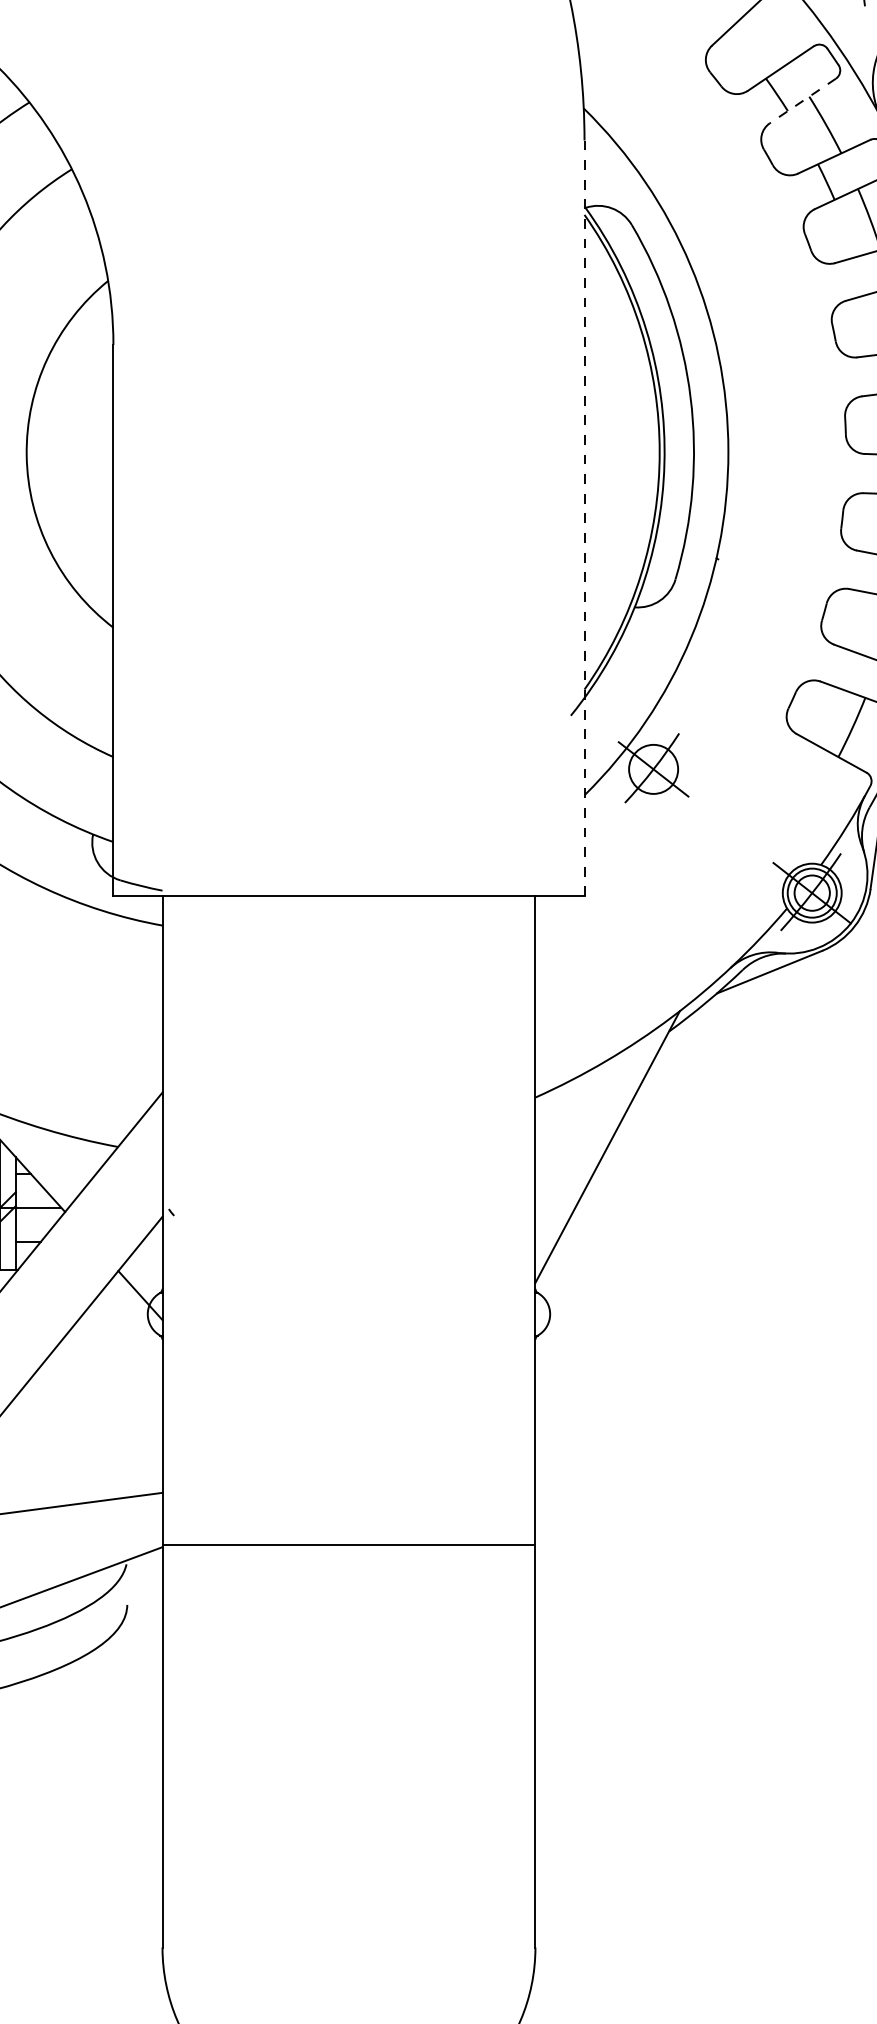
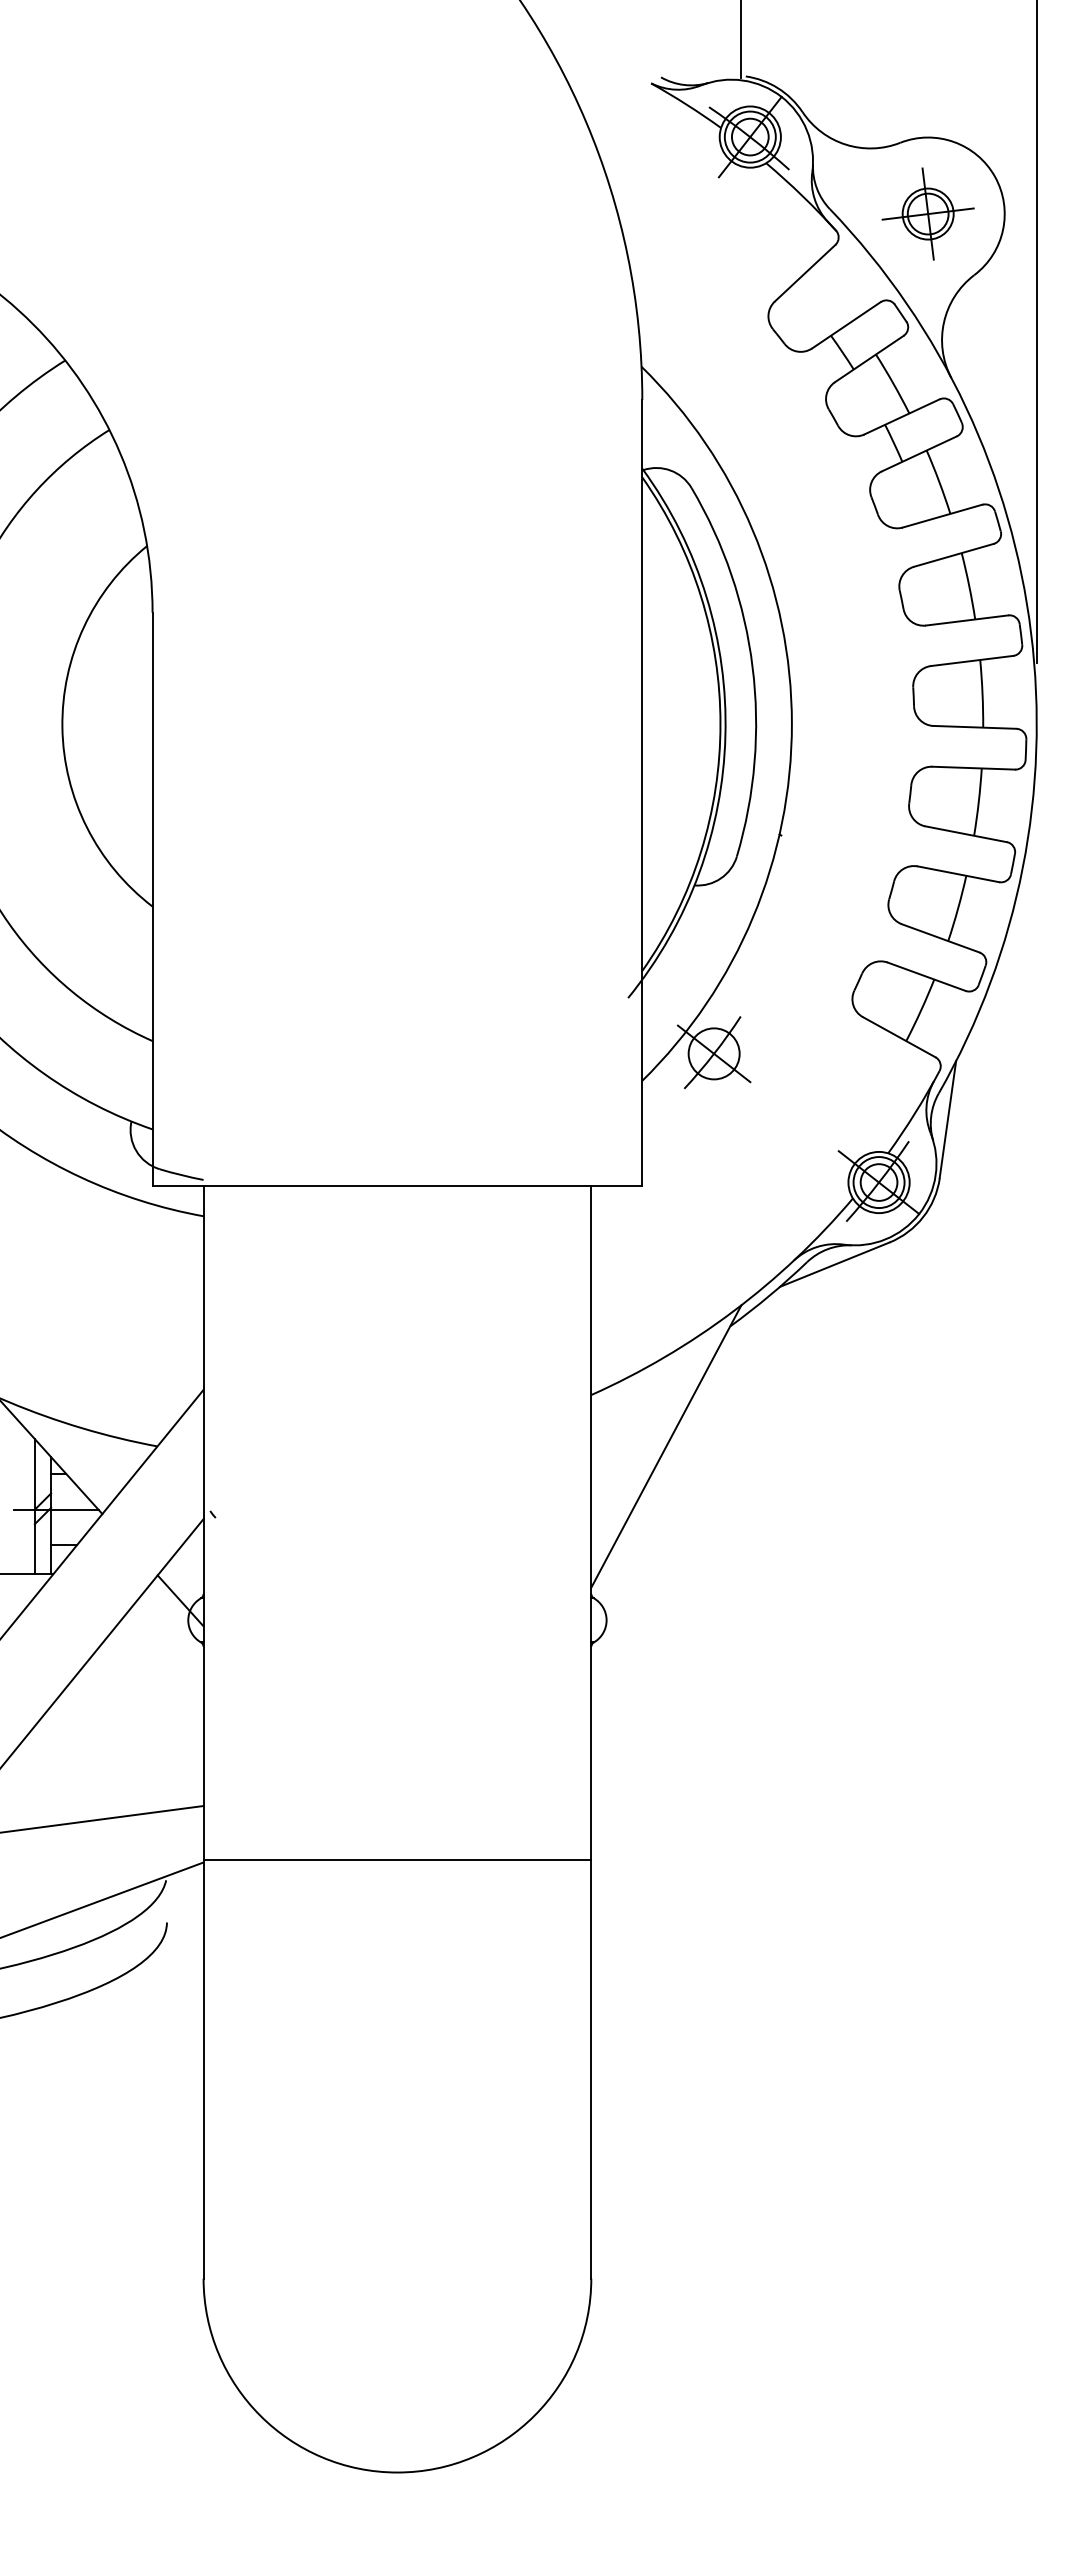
line: (802, 101) -> (868, 359), dashed -> solid
line: (584, 517) -> (642, 792), dashed -> solid

